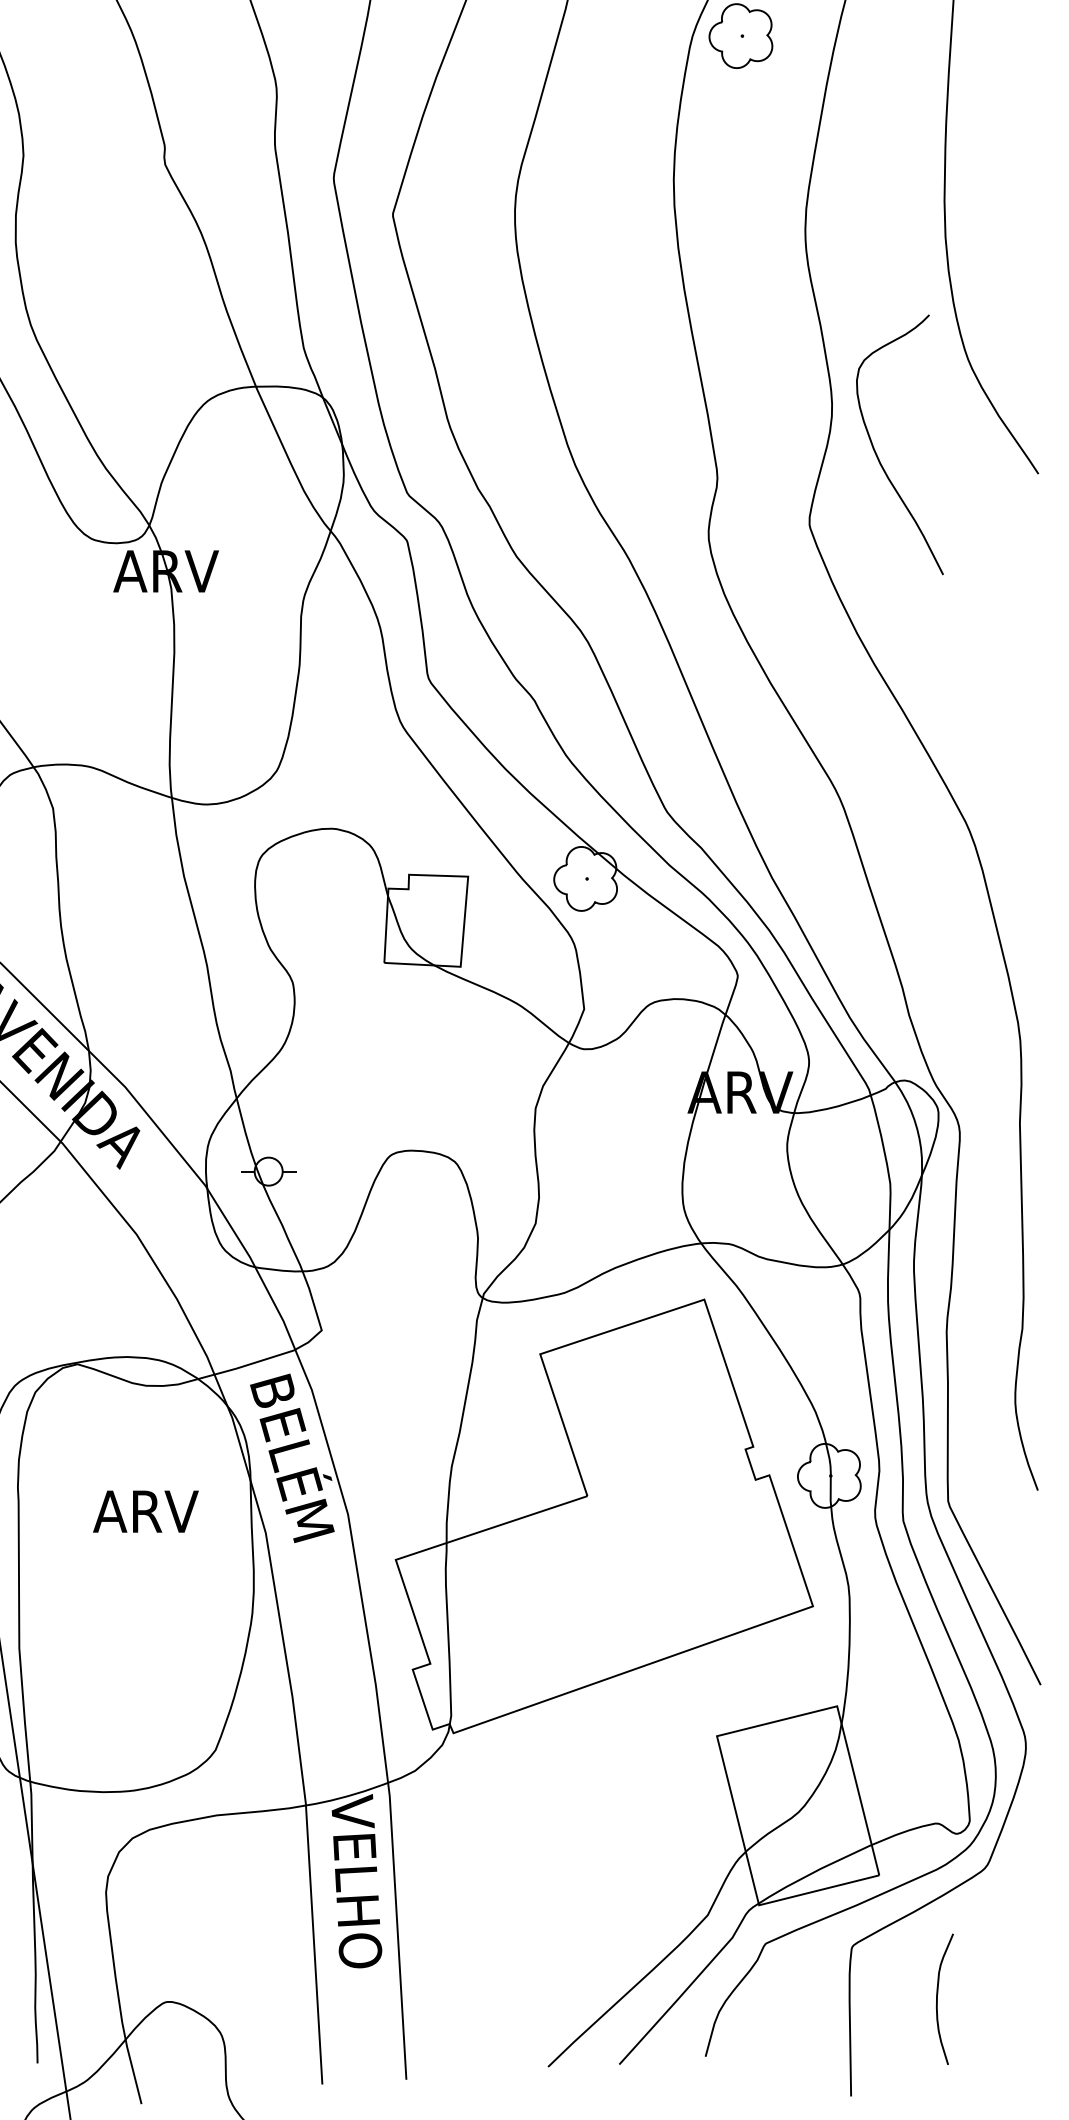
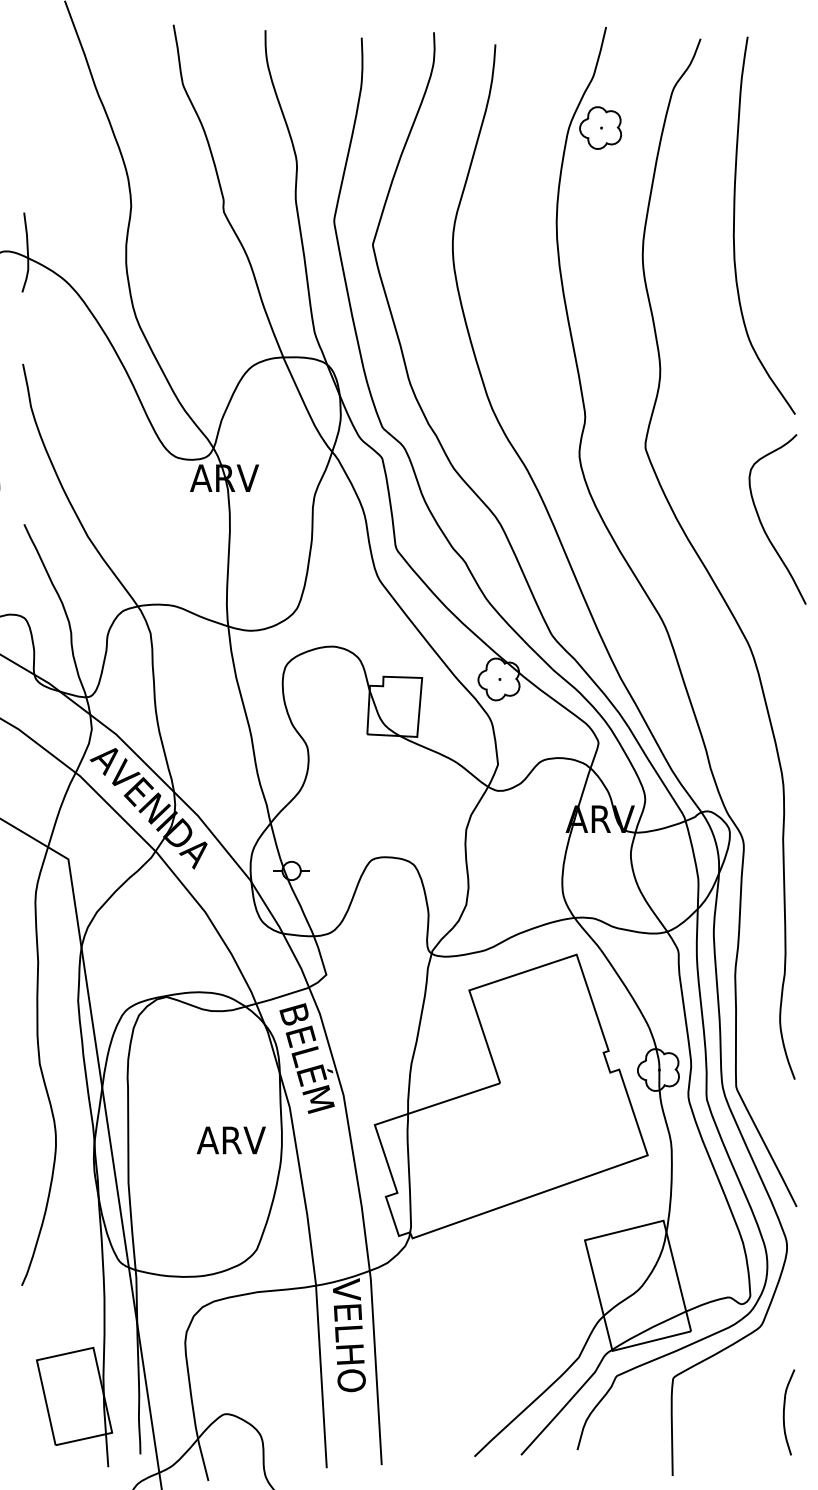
curve: (876, 450) -> (762, 523), moved
text: (144, 1511) -> (230, 1140), moved
curve: (937, 1999) -> (784, 1412), moved

